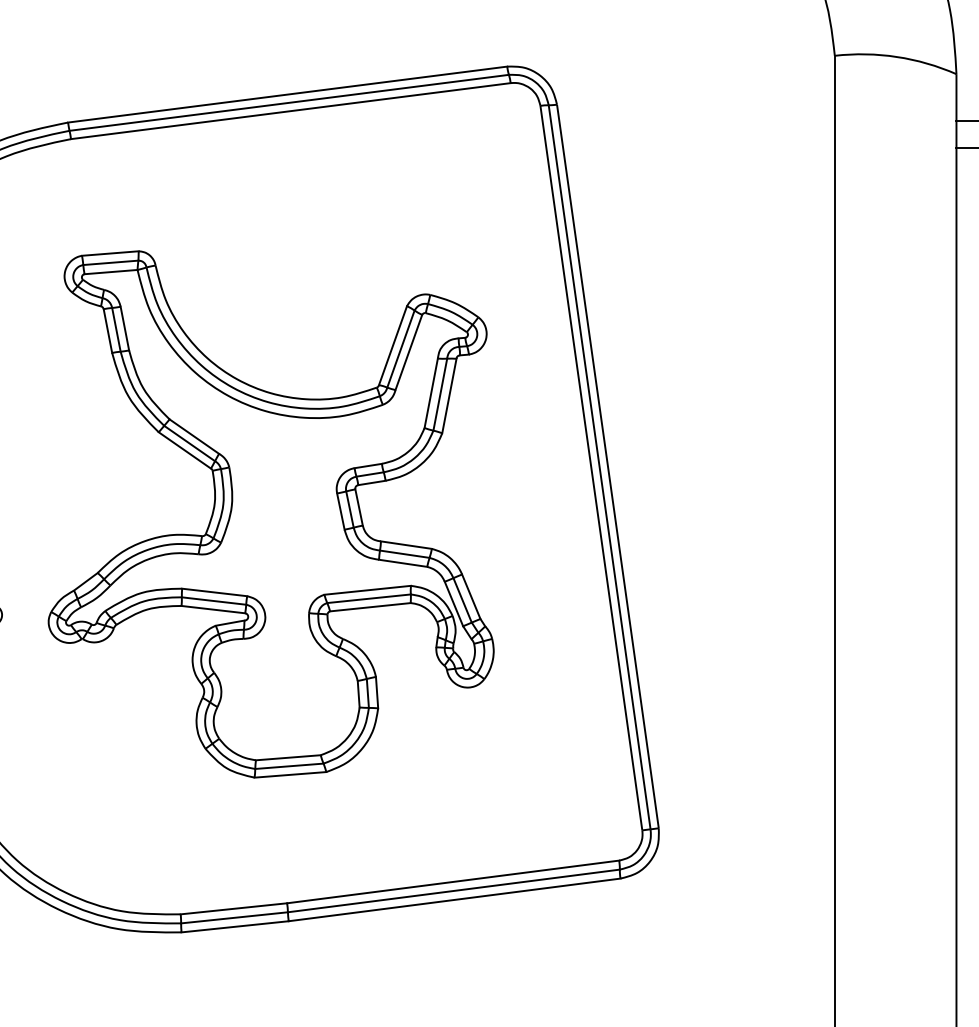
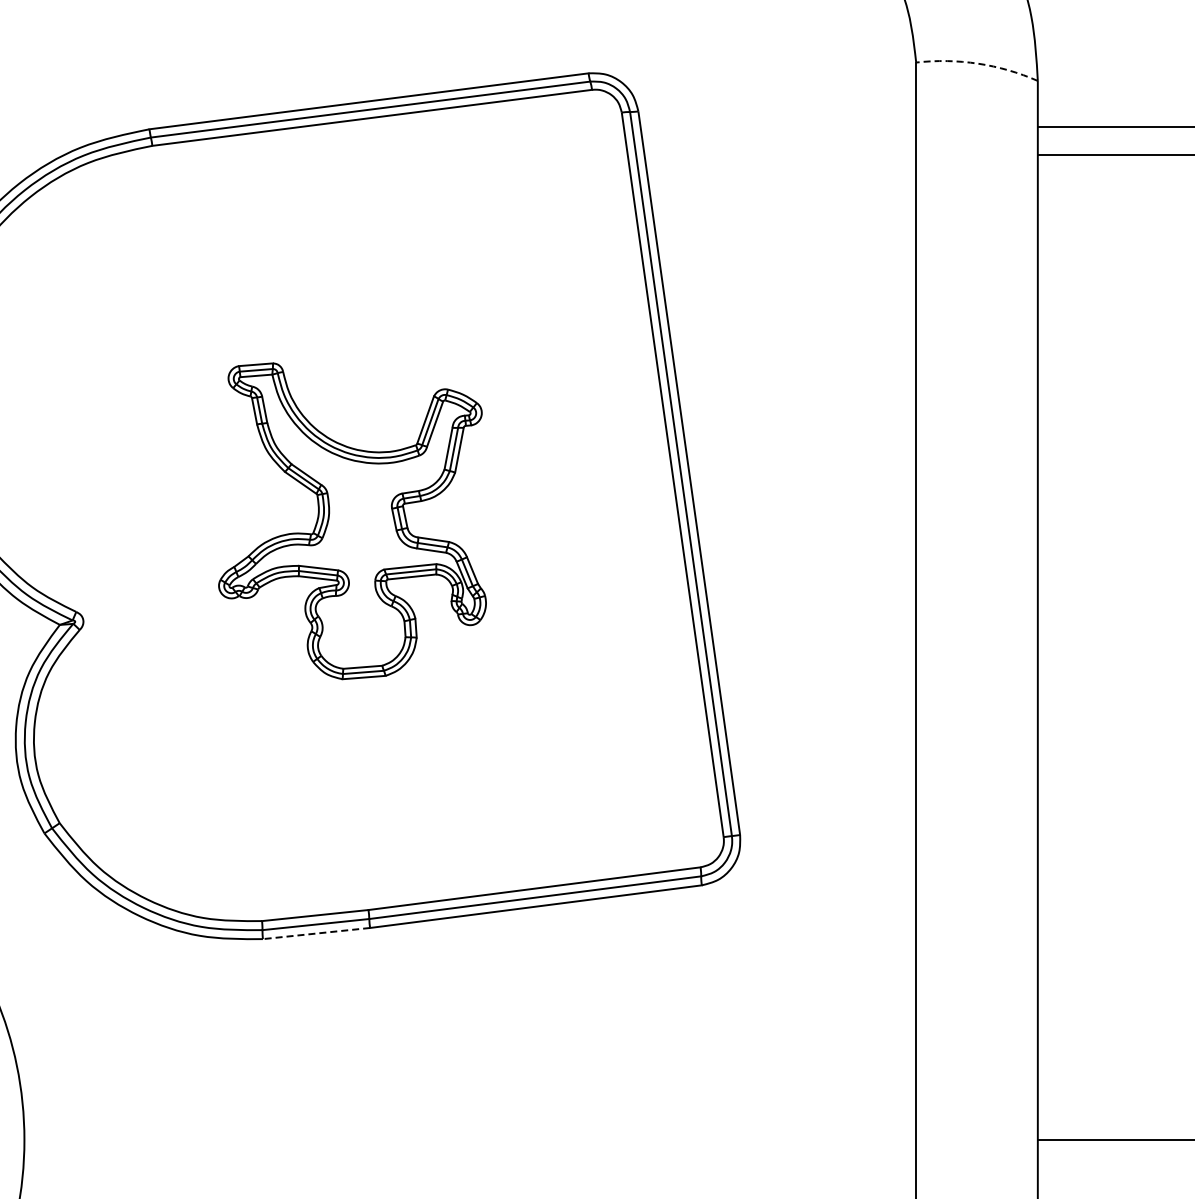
arc: (897, 56) -> (978, 63), solid -> dashed
part: (271, 514) -> (352, 521), size x0.6
line: (235, 926) -> (316, 933), solid -> dashed

